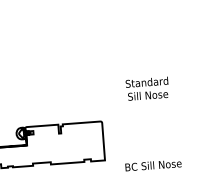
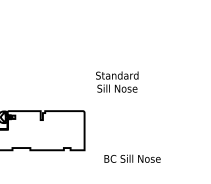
text: (147, 88) -> (117, 81), moved

